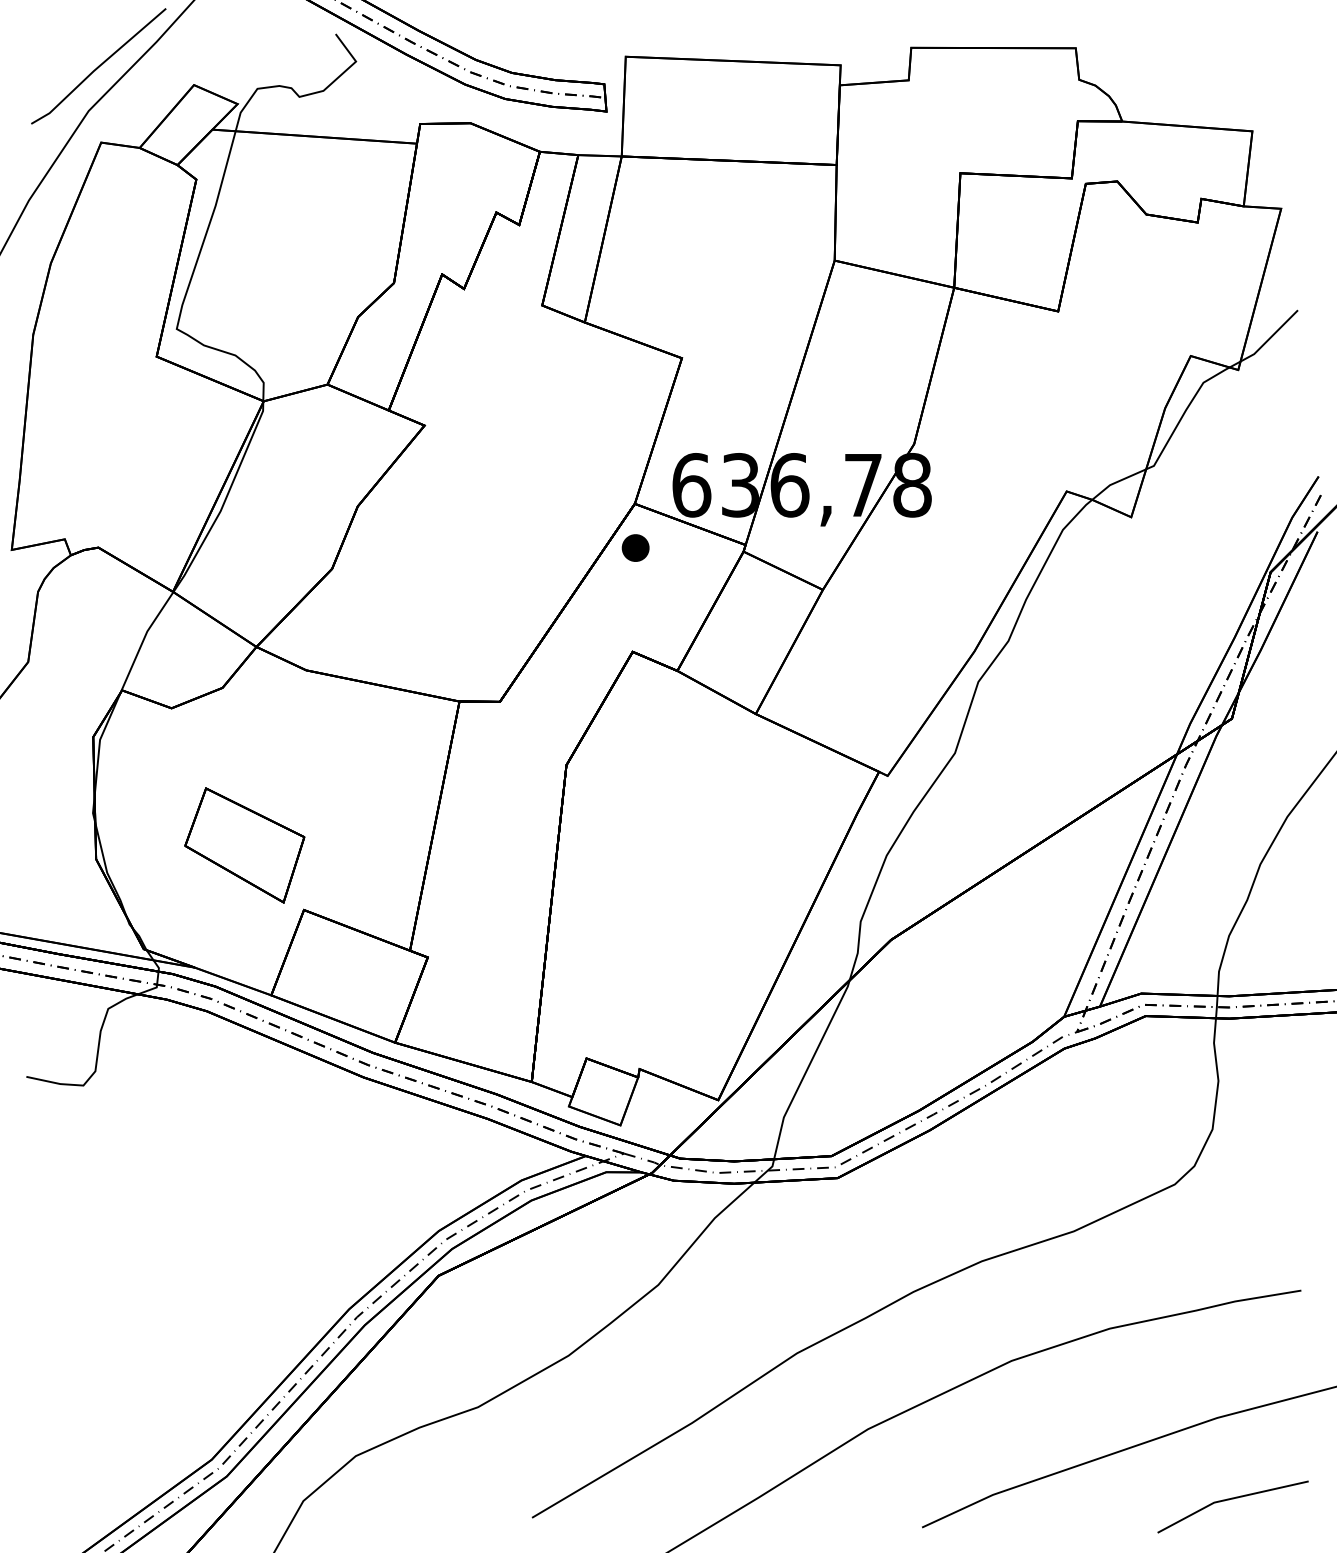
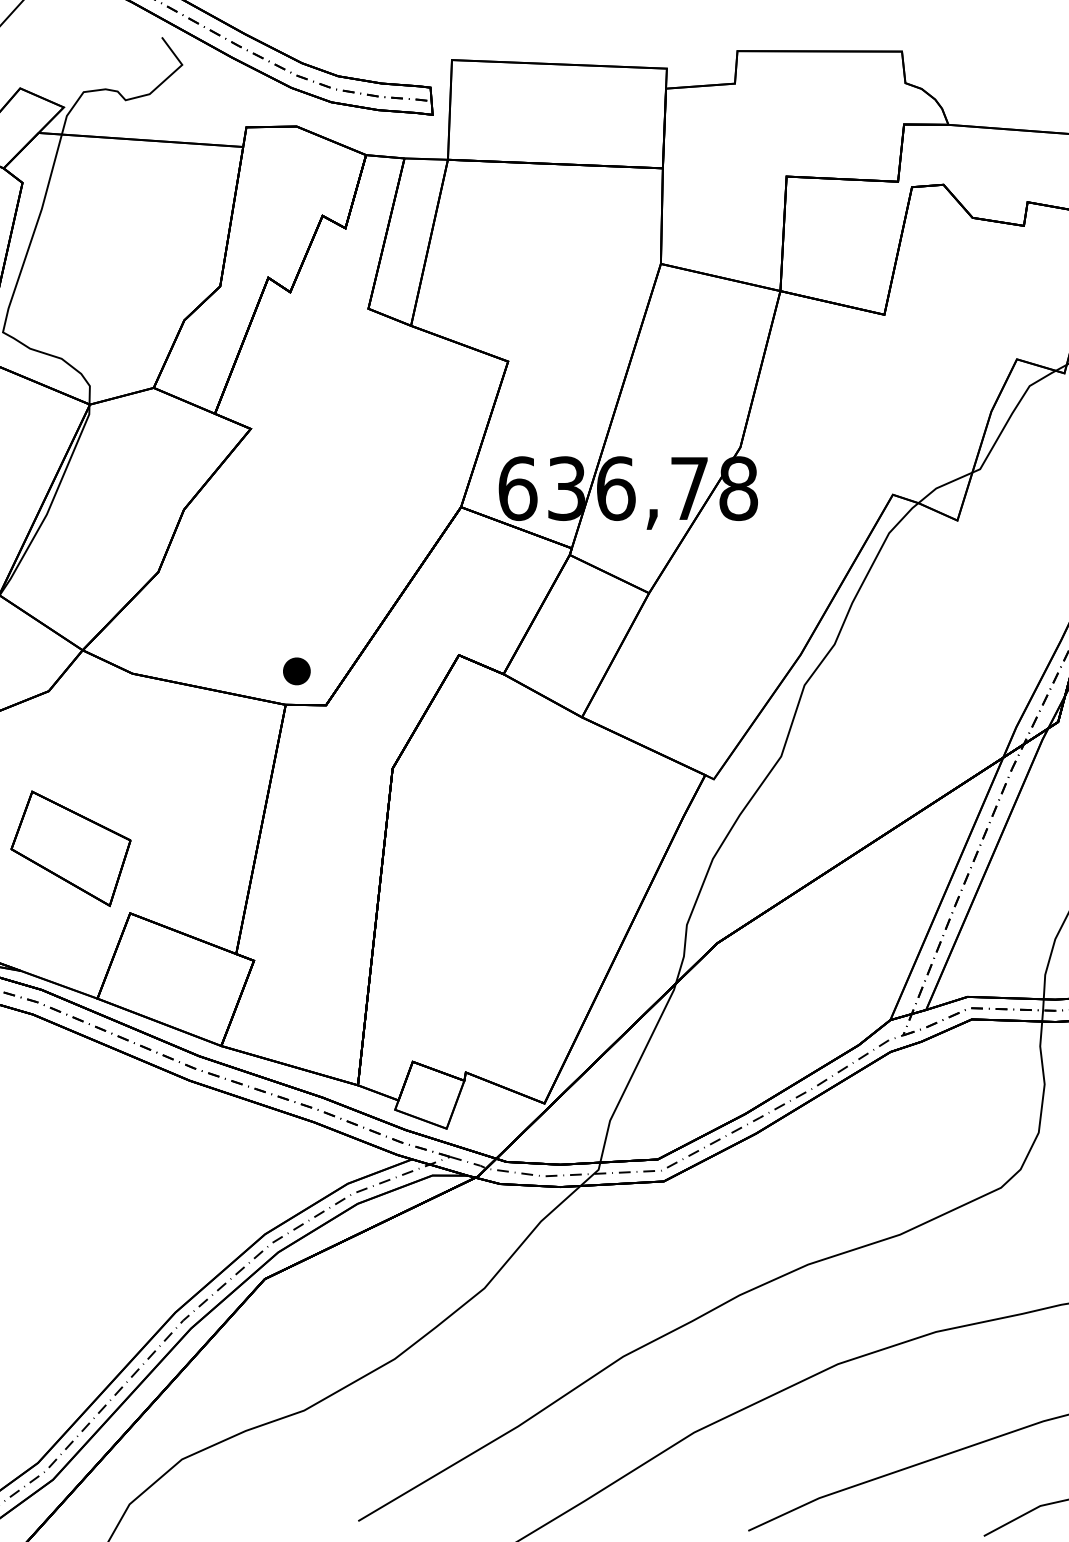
part: (635, 547) -> (296, 670), moved

